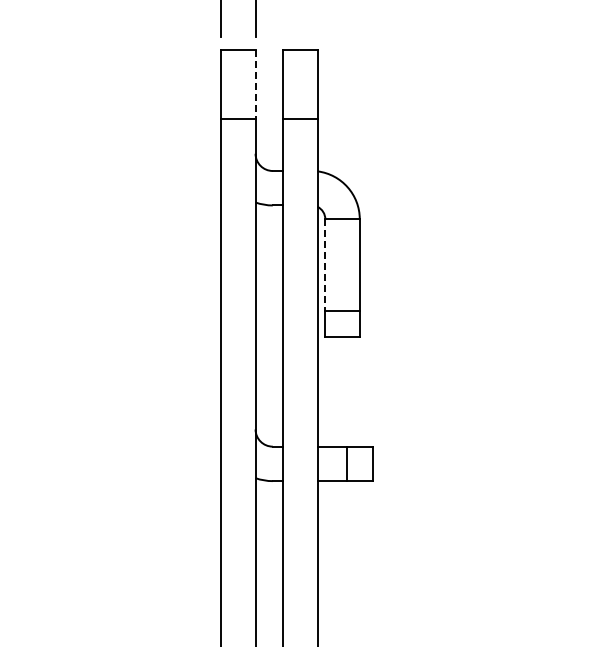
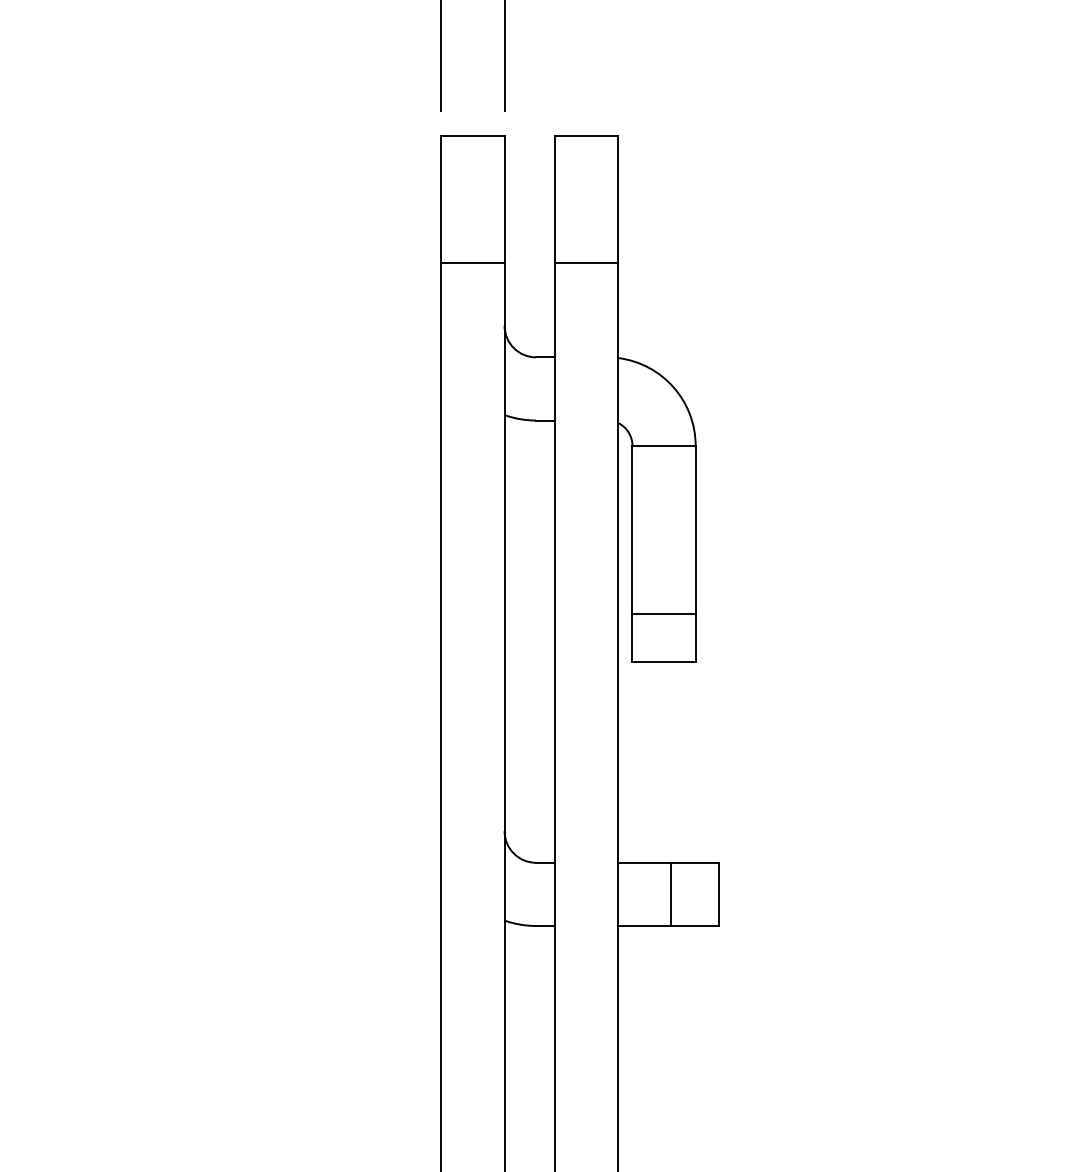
line: (255, 85) -> (504, 200), dashed -> solid
line: (325, 265) -> (632, 530), dashed -> solid

